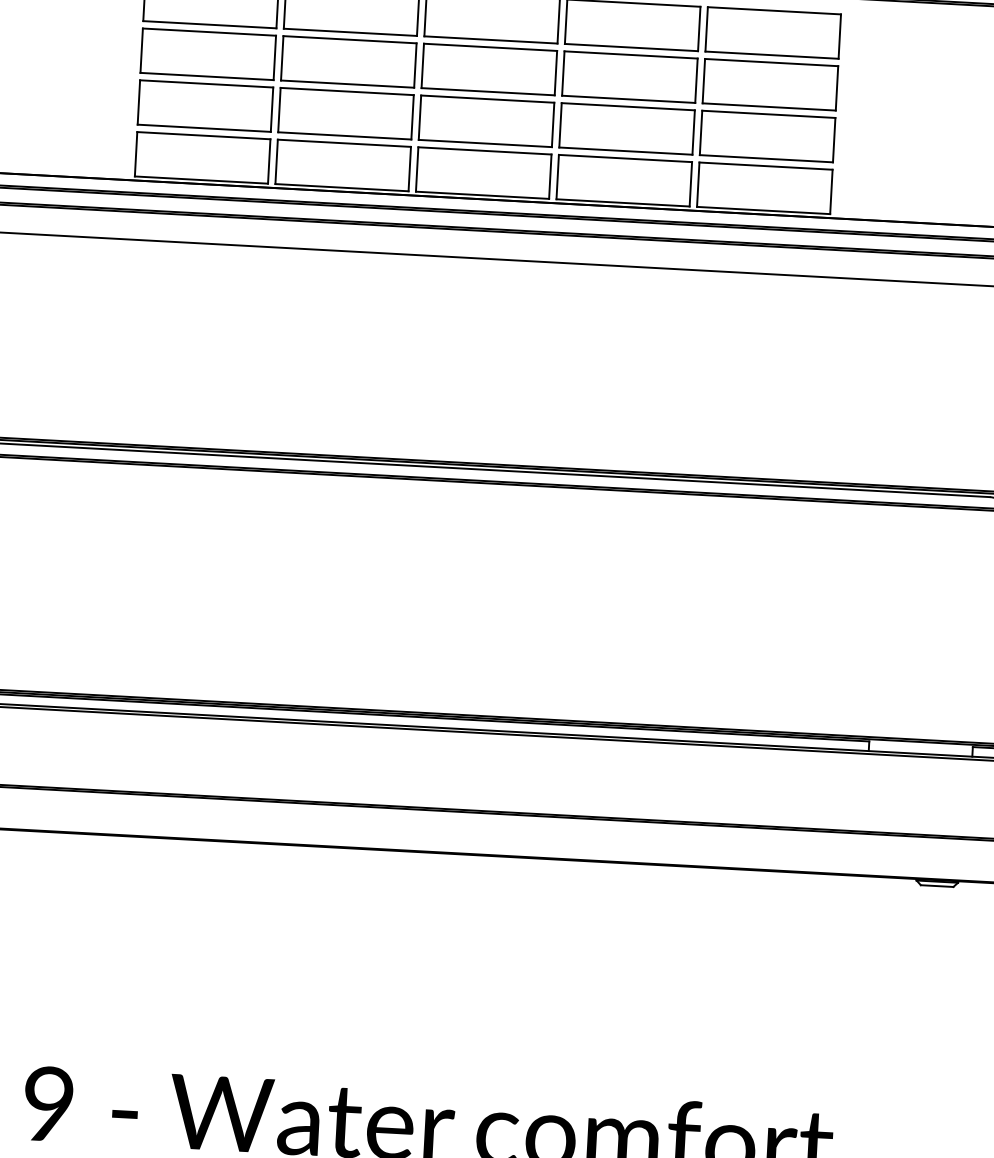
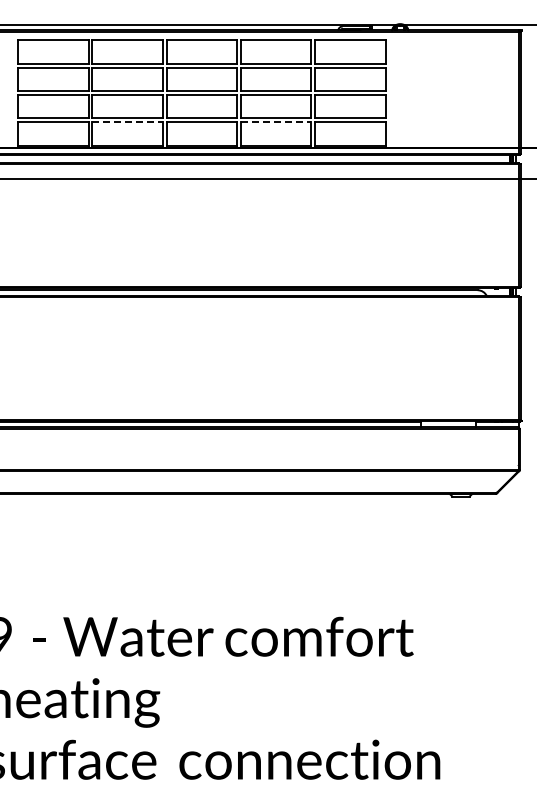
line: (346, 143) -> (128, 122), solid -> dashed
line: (626, 158) -> (276, 122), solid -> dashed

